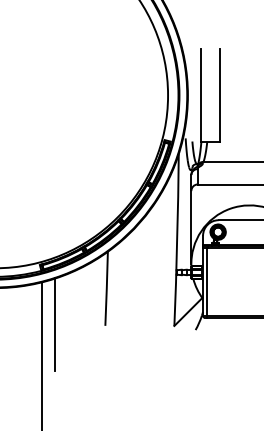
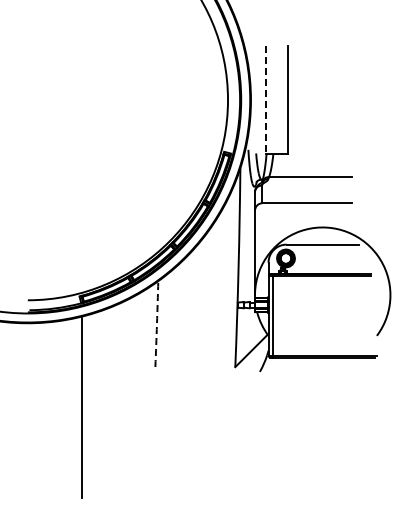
line: (200, 95) -> (265, 100), solid -> dashed
arc: (106, 289) -> (156, 324), solid -> dashed
line: (55, 324) -> (97, 365), removed

